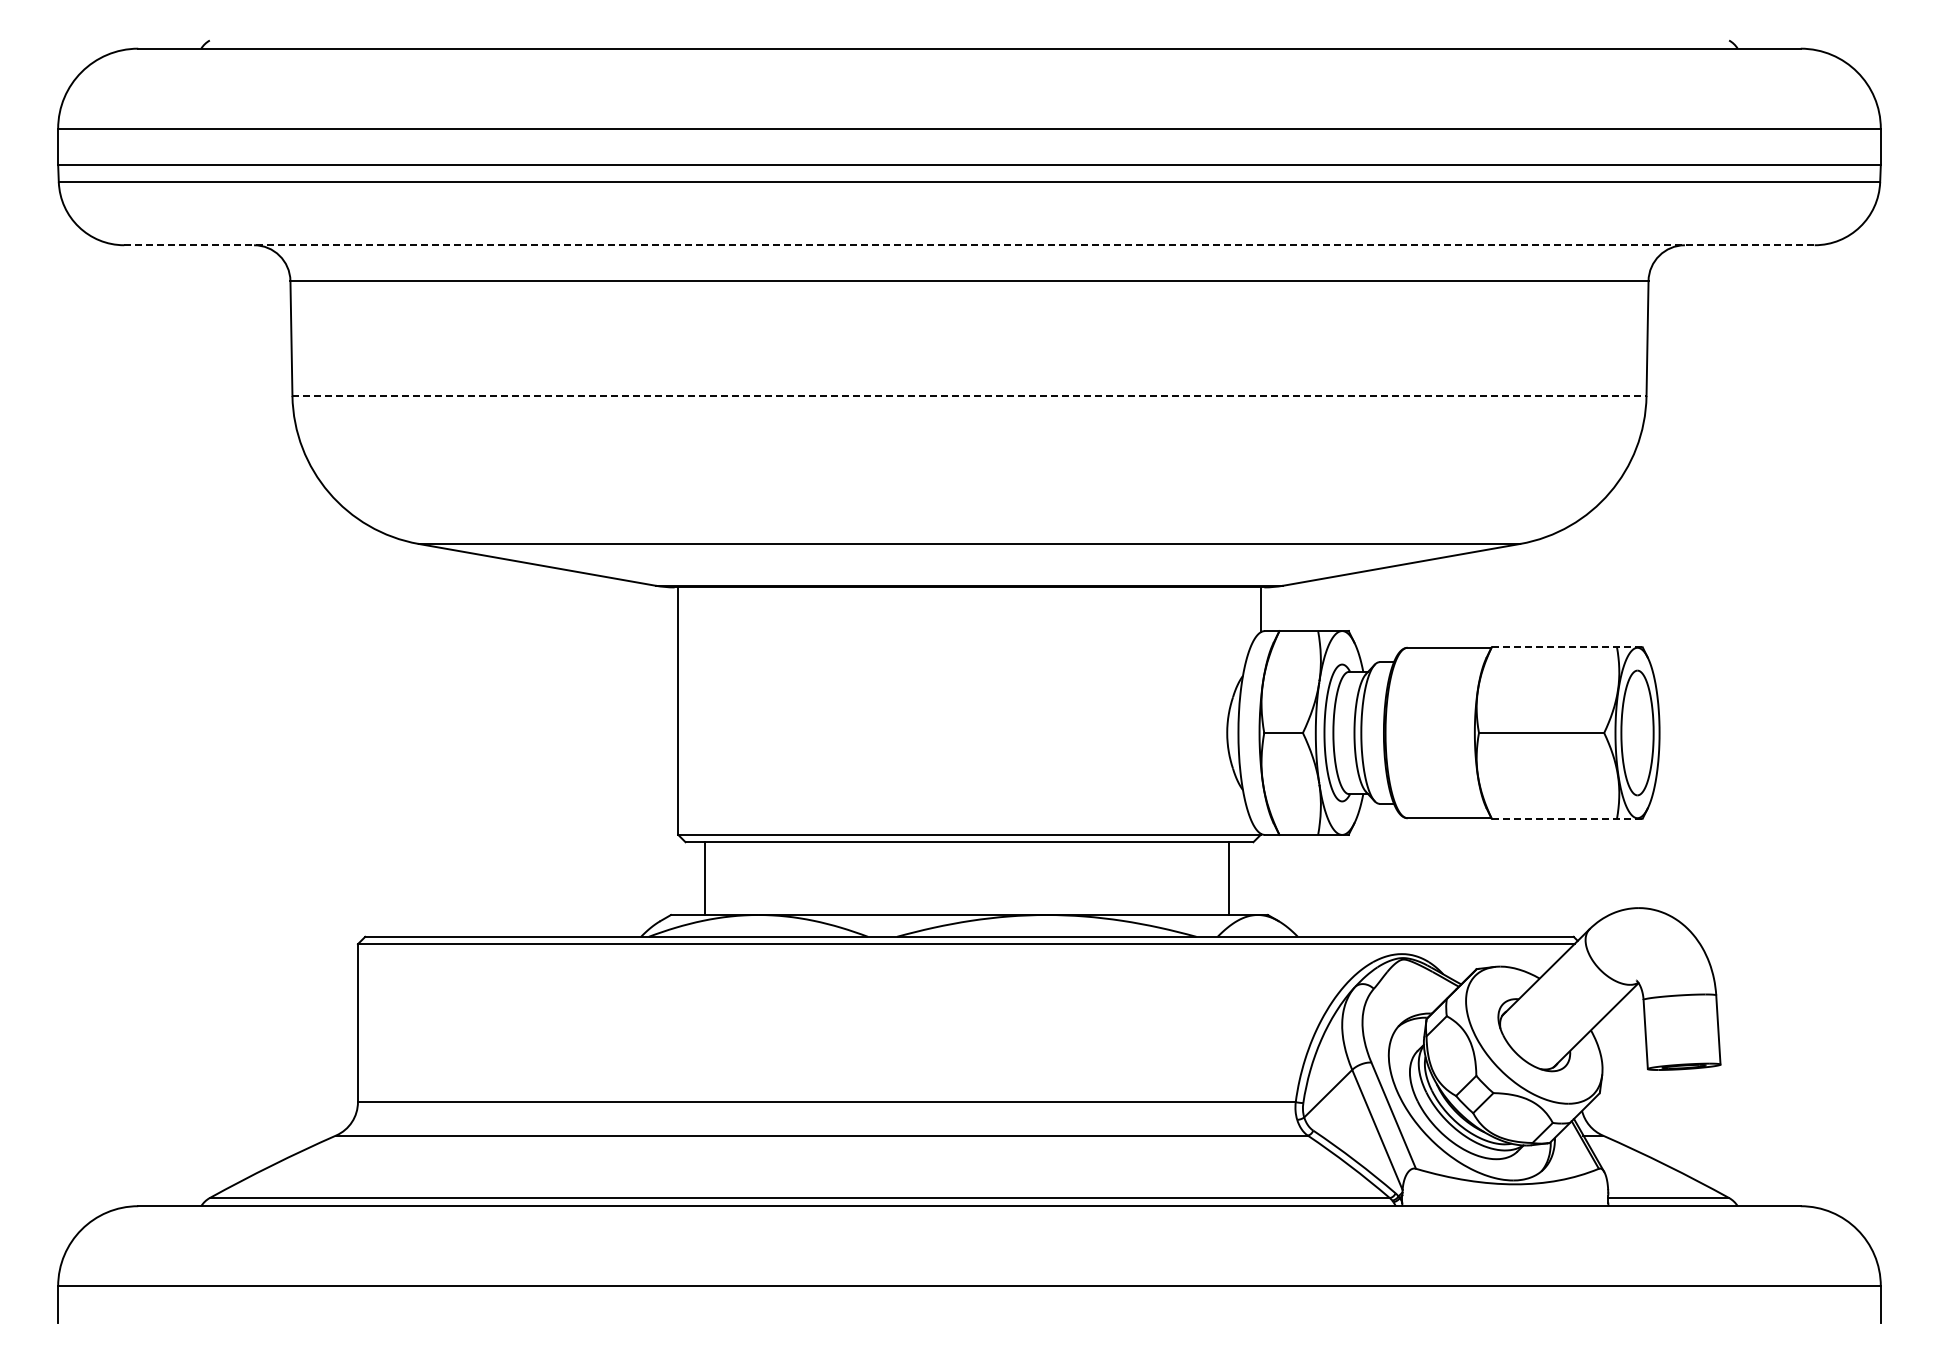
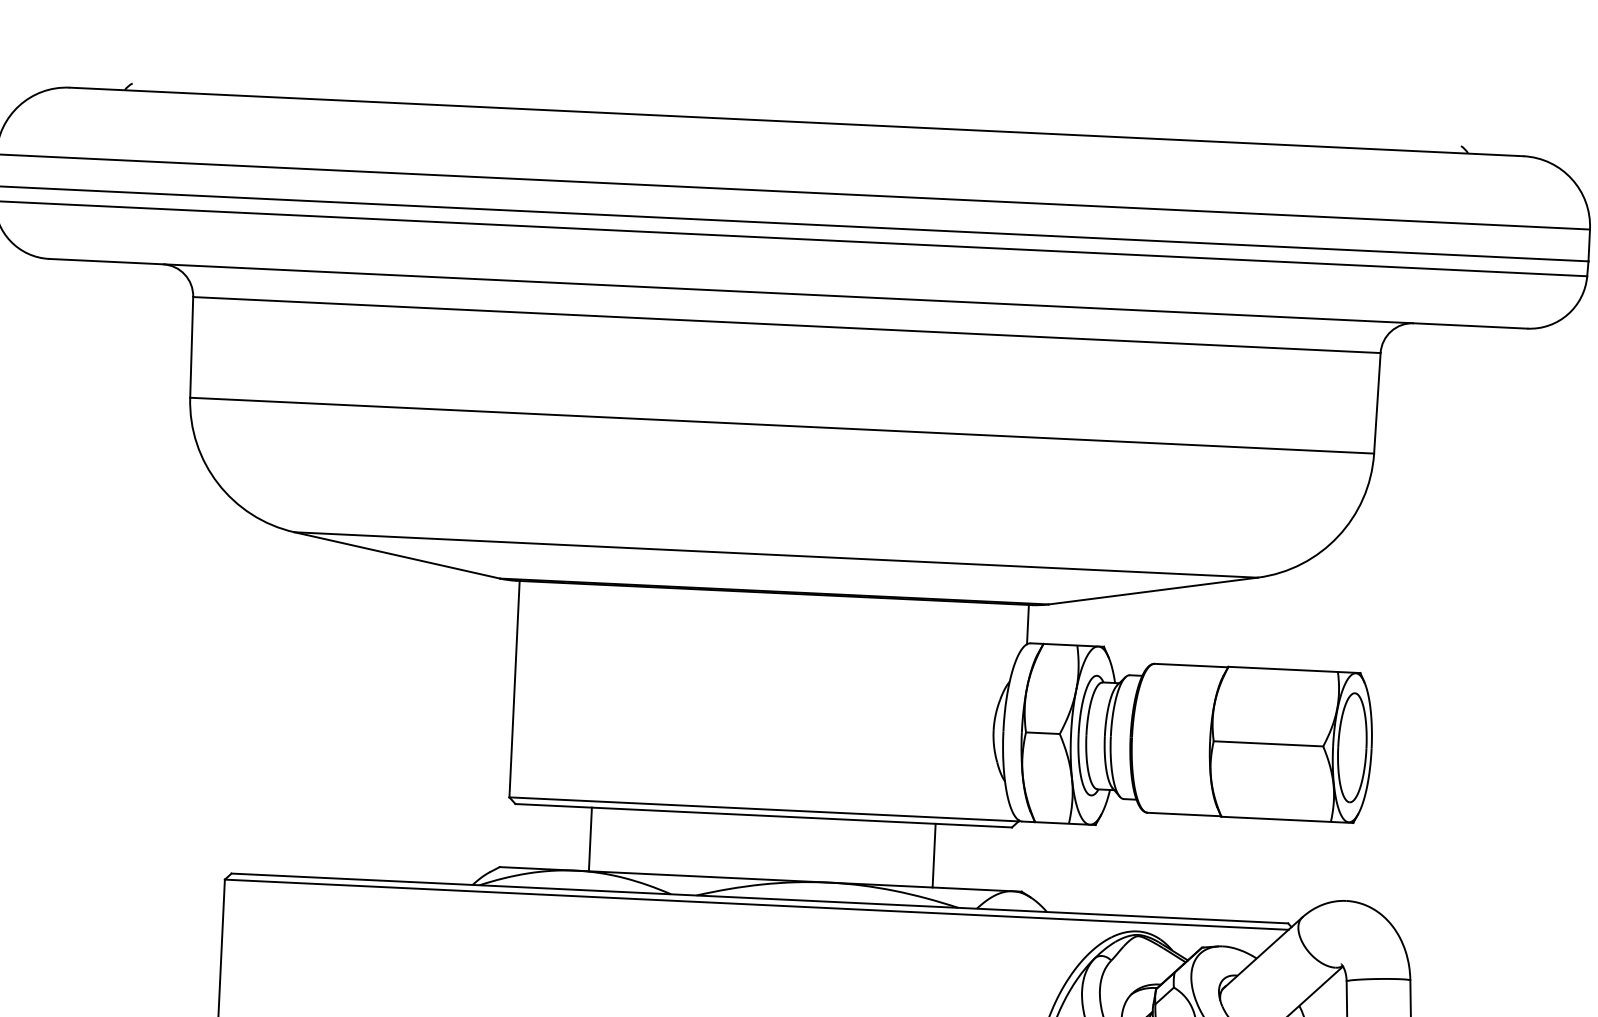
line: (970, 245) -> (789, 294), dashed -> solid
line: (970, 396) -> (783, 426), dashed -> solid
line: (1567, 647) -> (1294, 670), dashed -> solid
line: (1567, 818) -> (1287, 819), dashed -> solid
line: (704, 878) -> (590, 839), moved
line: (1229, 878) -> (934, 855), moved

